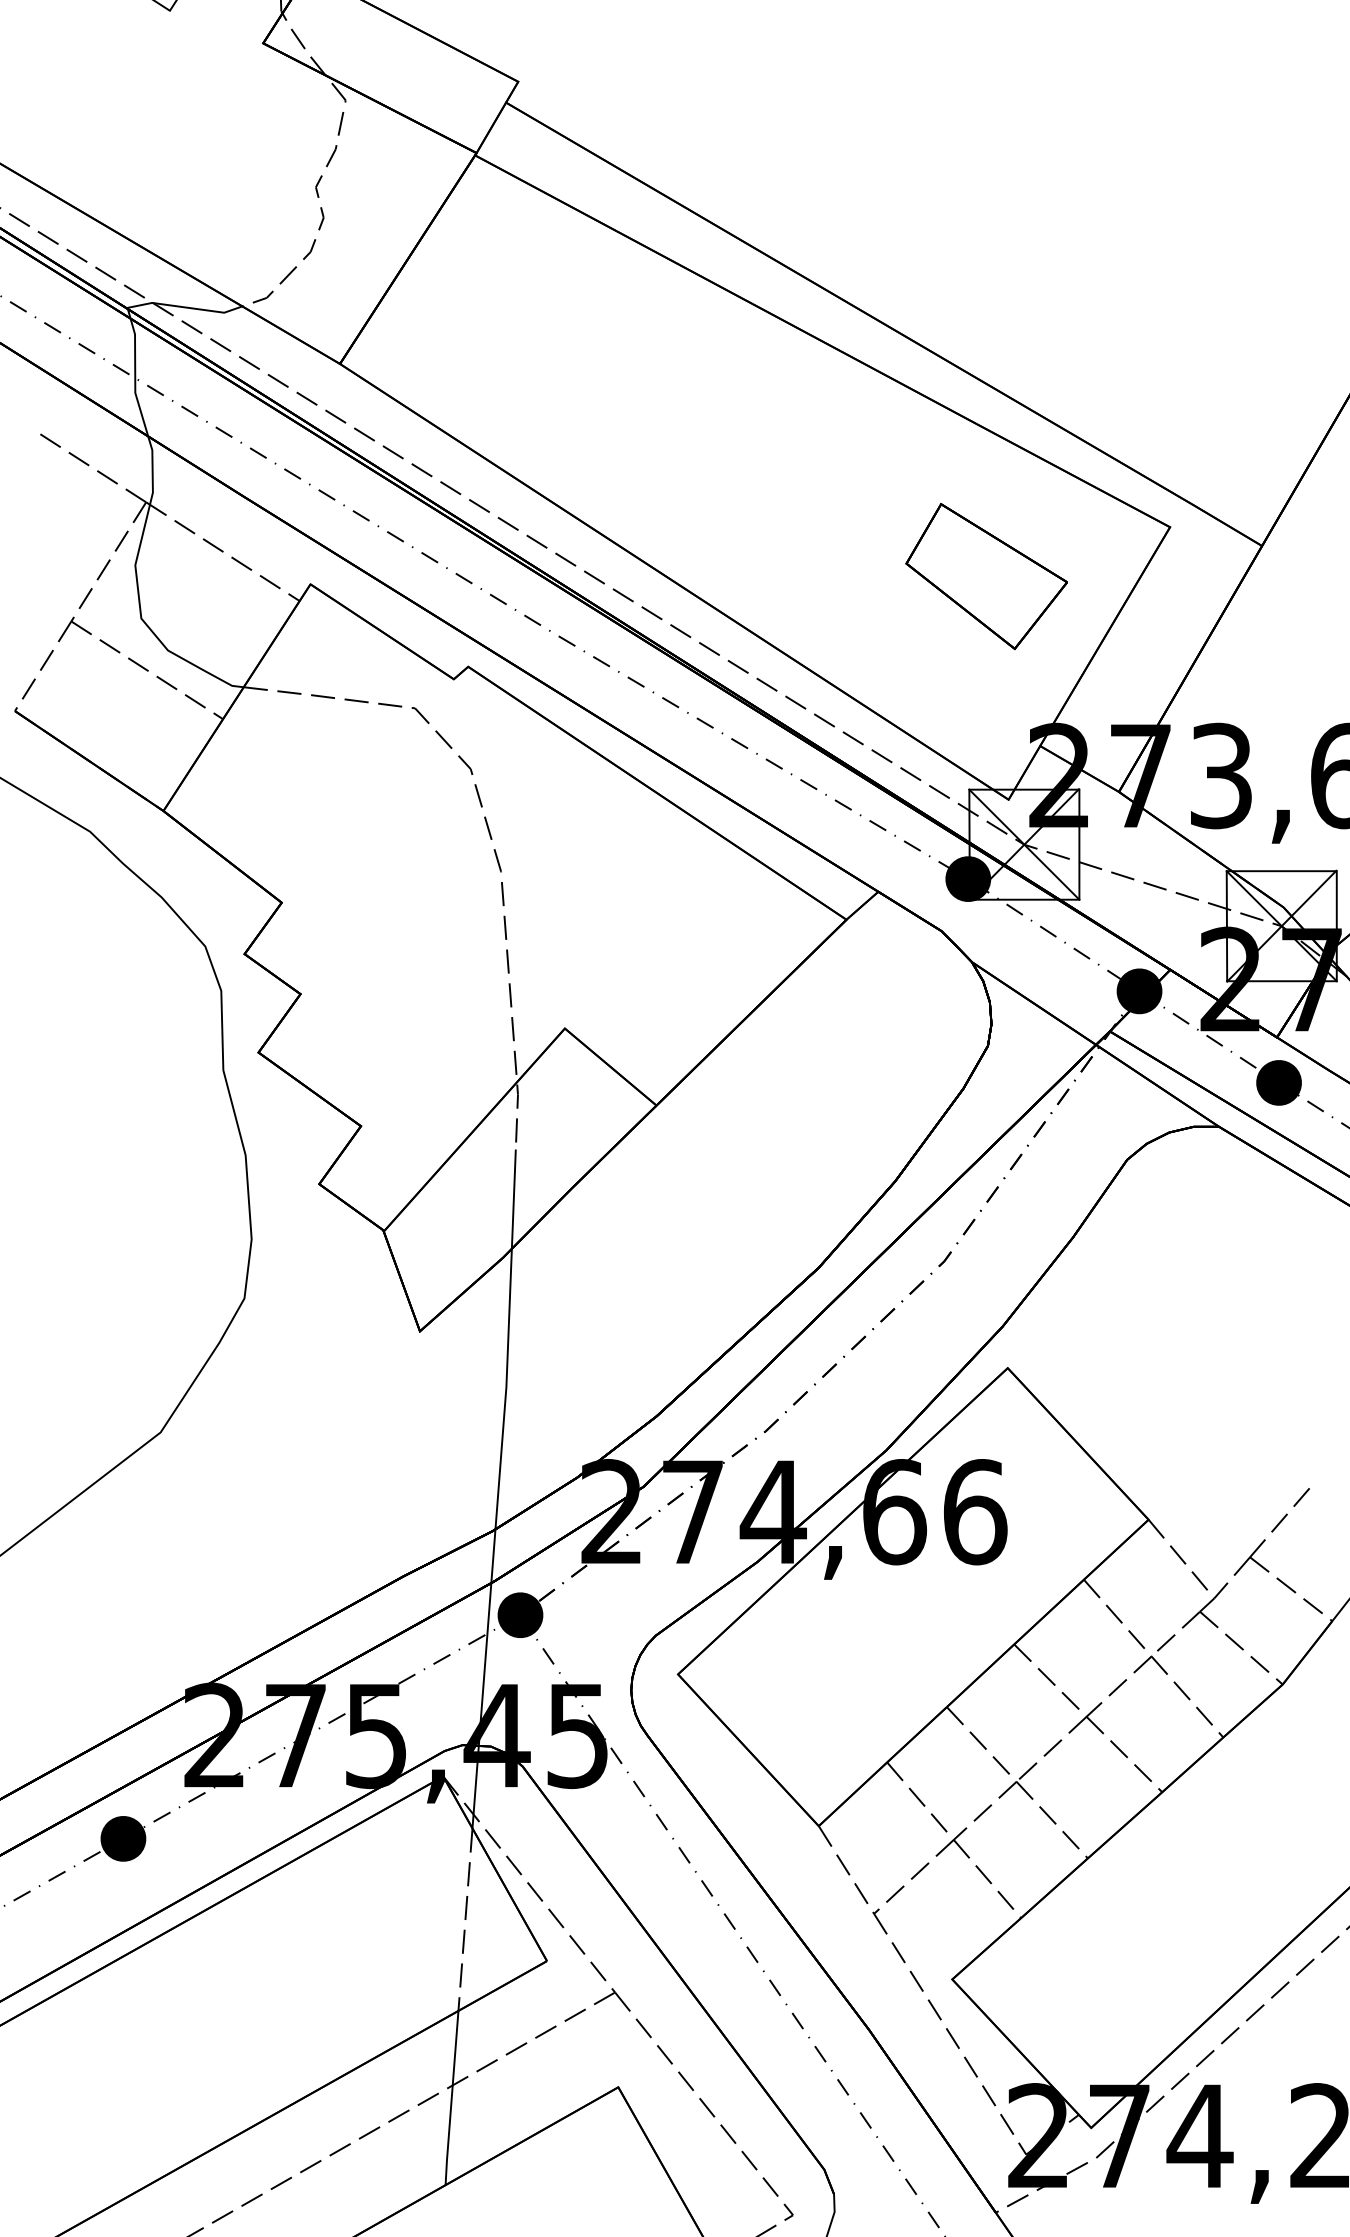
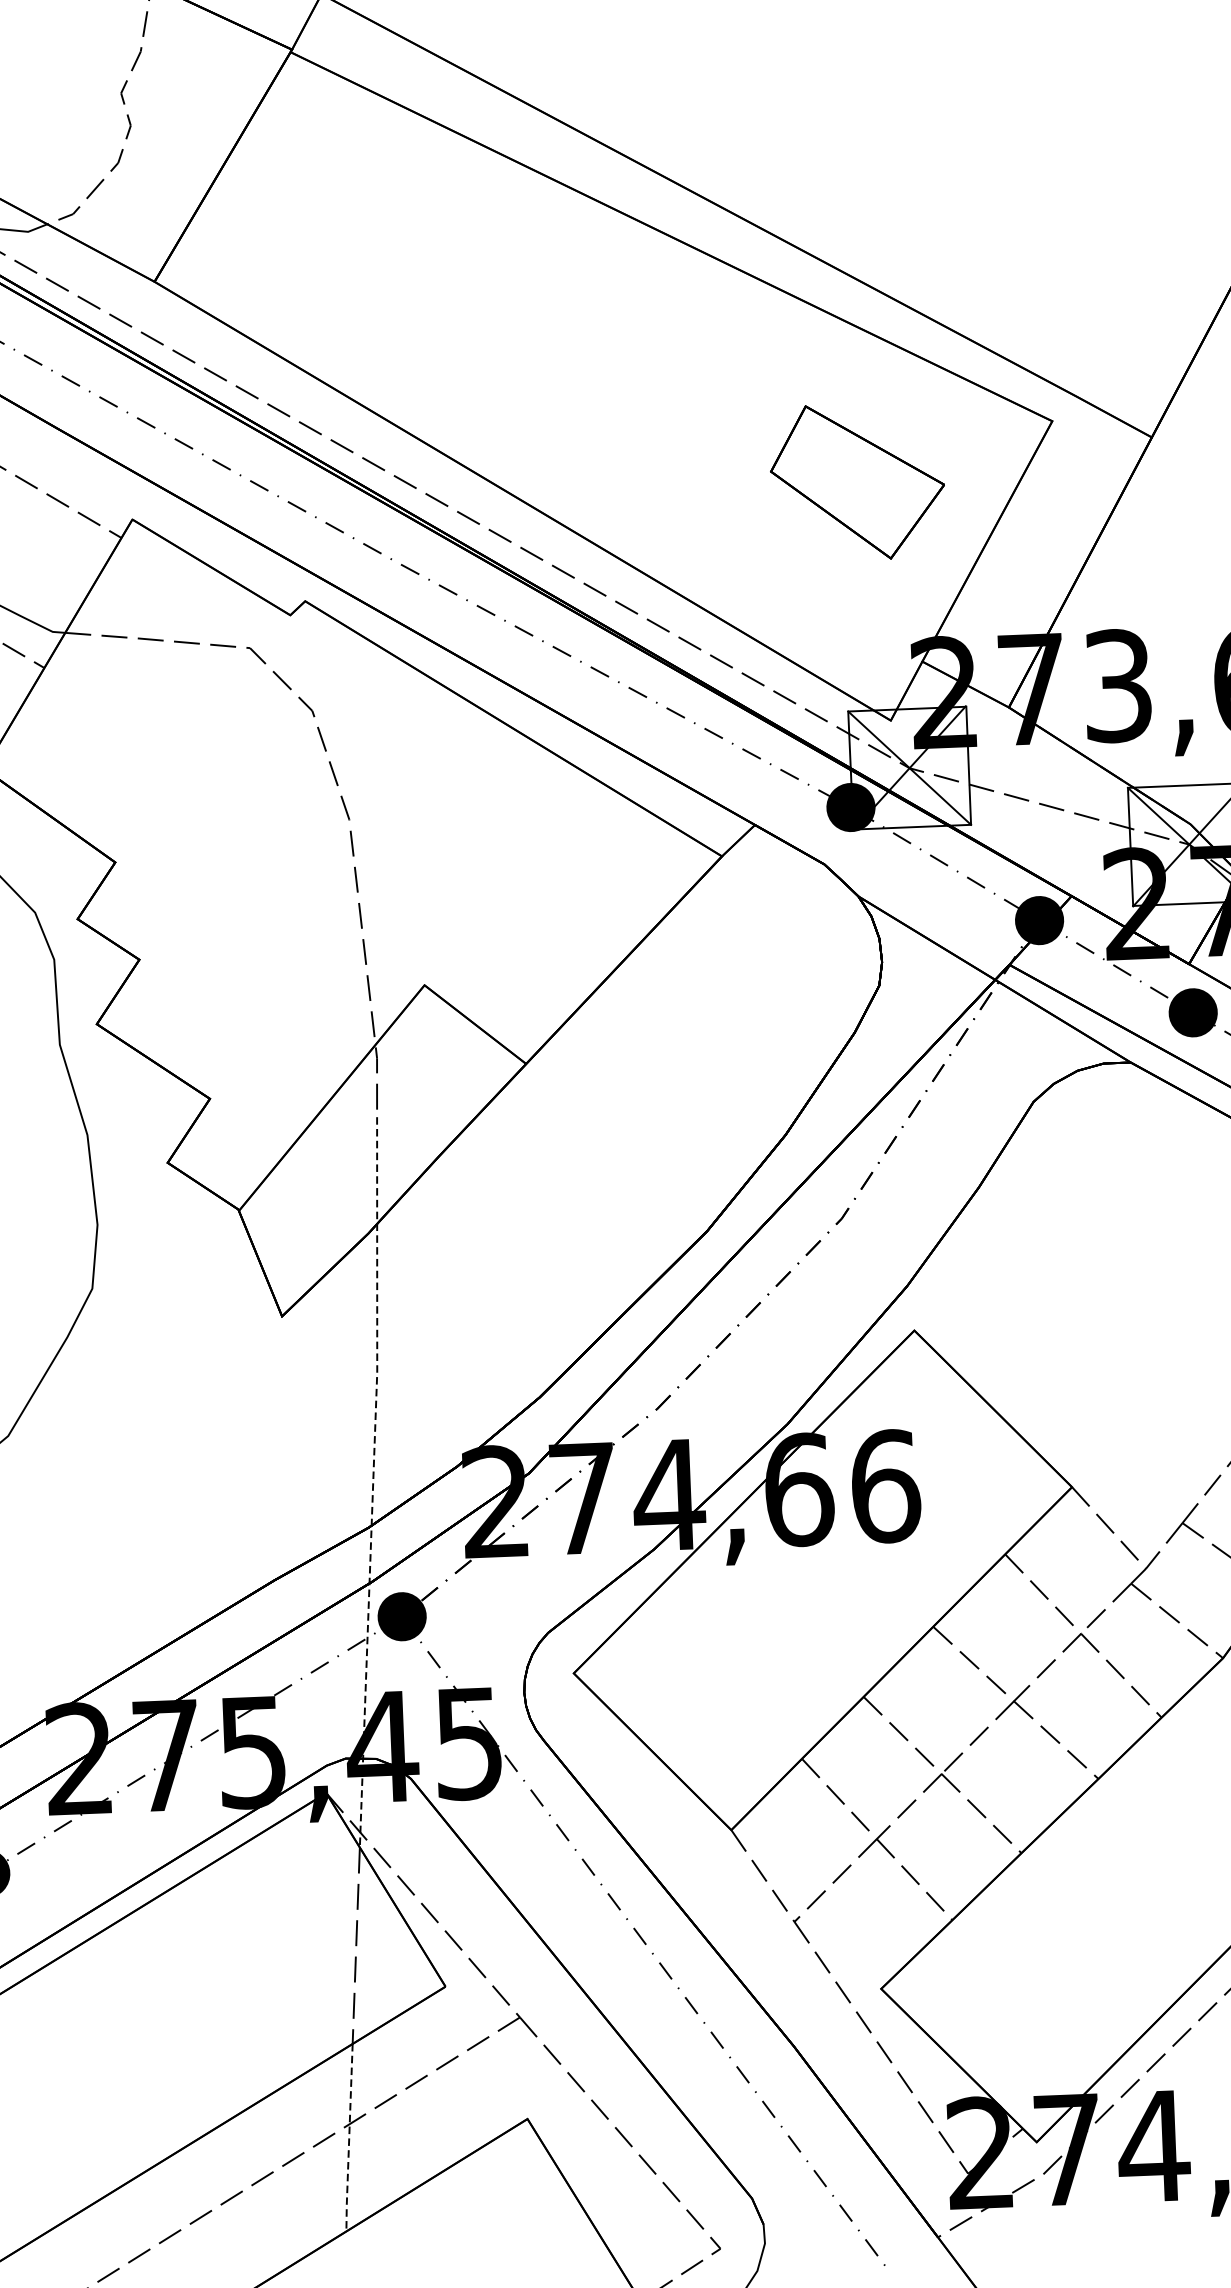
line: (498, 1488) -> (373, 1481), solid -> dashed
line: (451, 2098) -> (348, 2138), solid -> dashed

